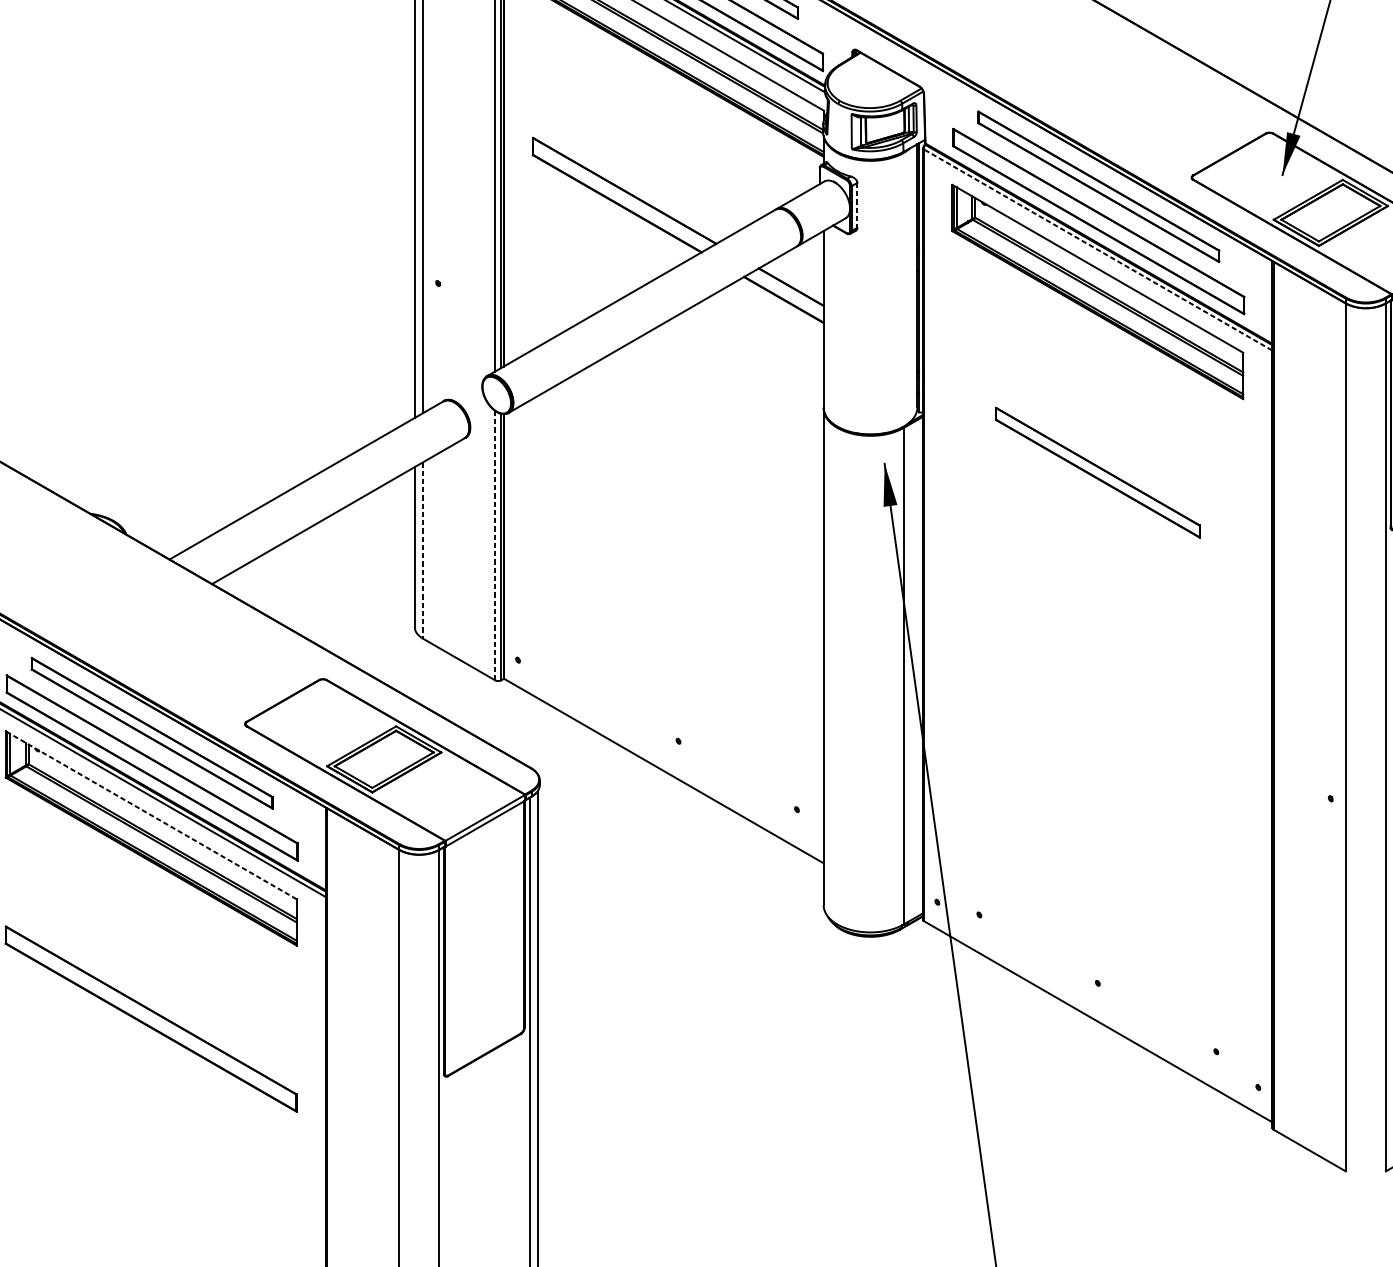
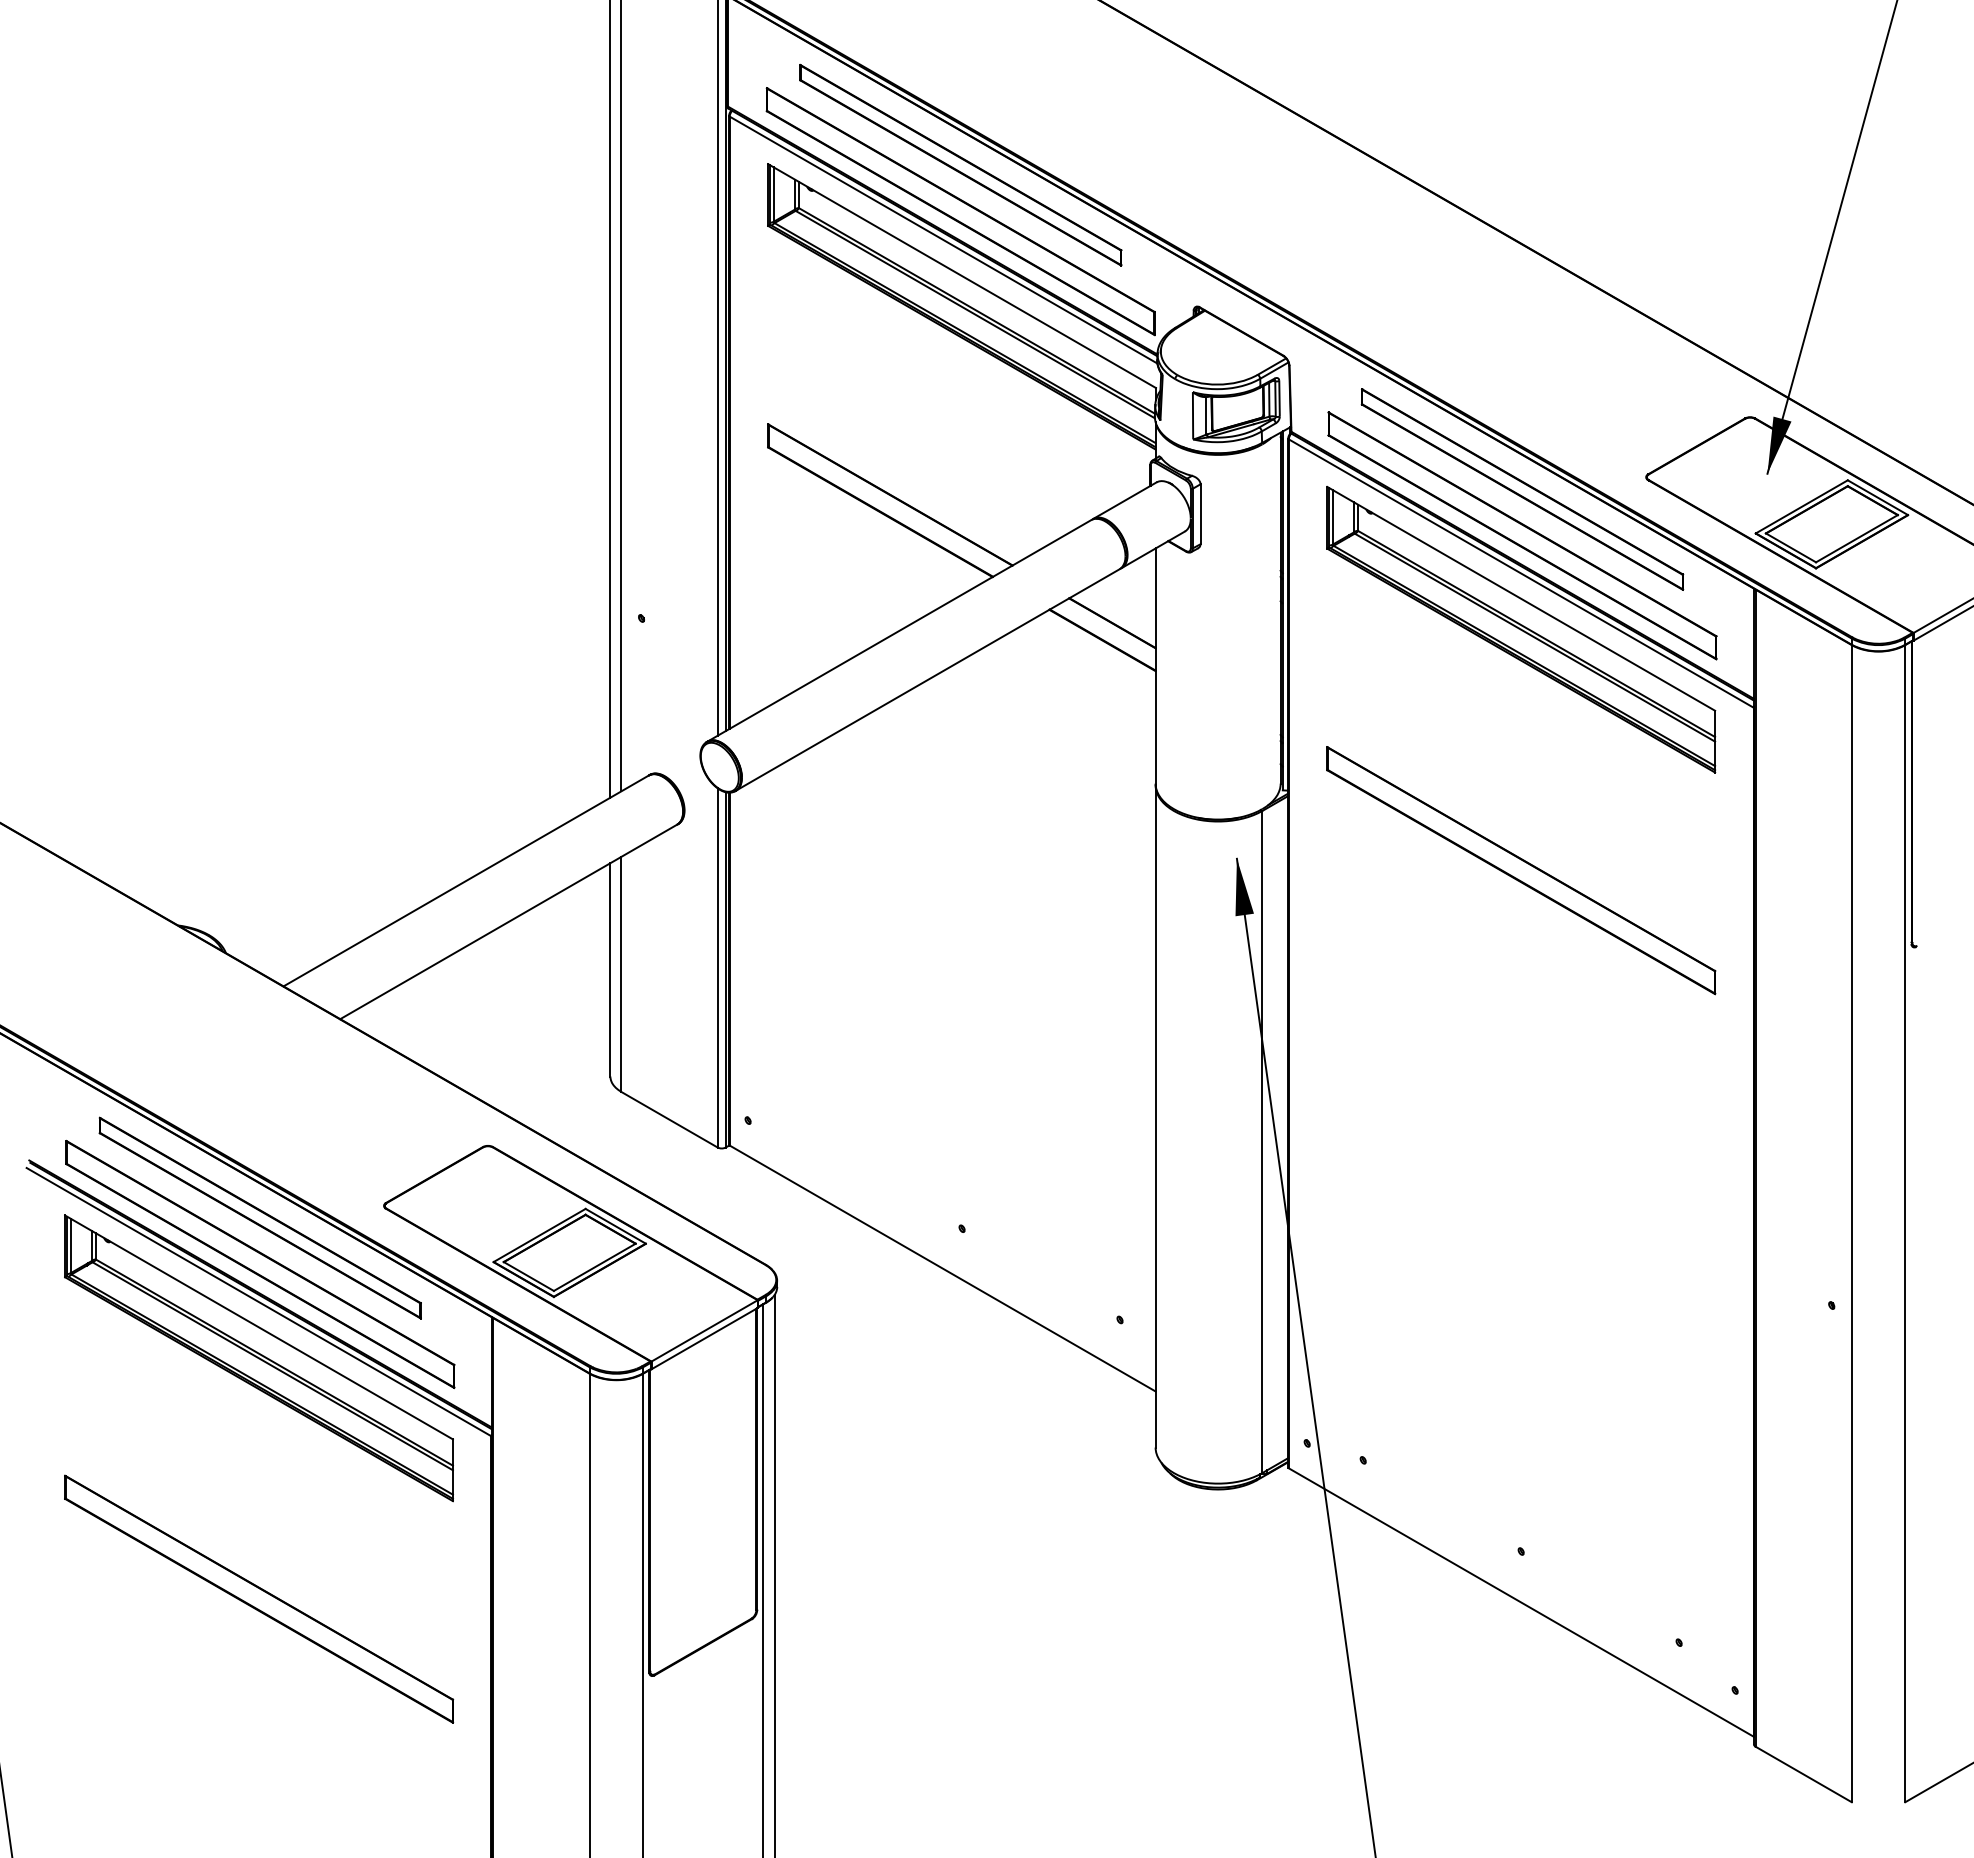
line: (857, 205) -> (1200, 514), dashed -> solid
line: (1097, 249) -> (1520, 573), dashed -> solid
part: (1098, 472) -> (1521, 870), size x1.43
line: (495, 545) -> (717, 967), dashed -> solid
line: (423, 550) -> (621, 974), dashed -> solid
line: (151, 815) -> (259, 1327), dashed -> solid

